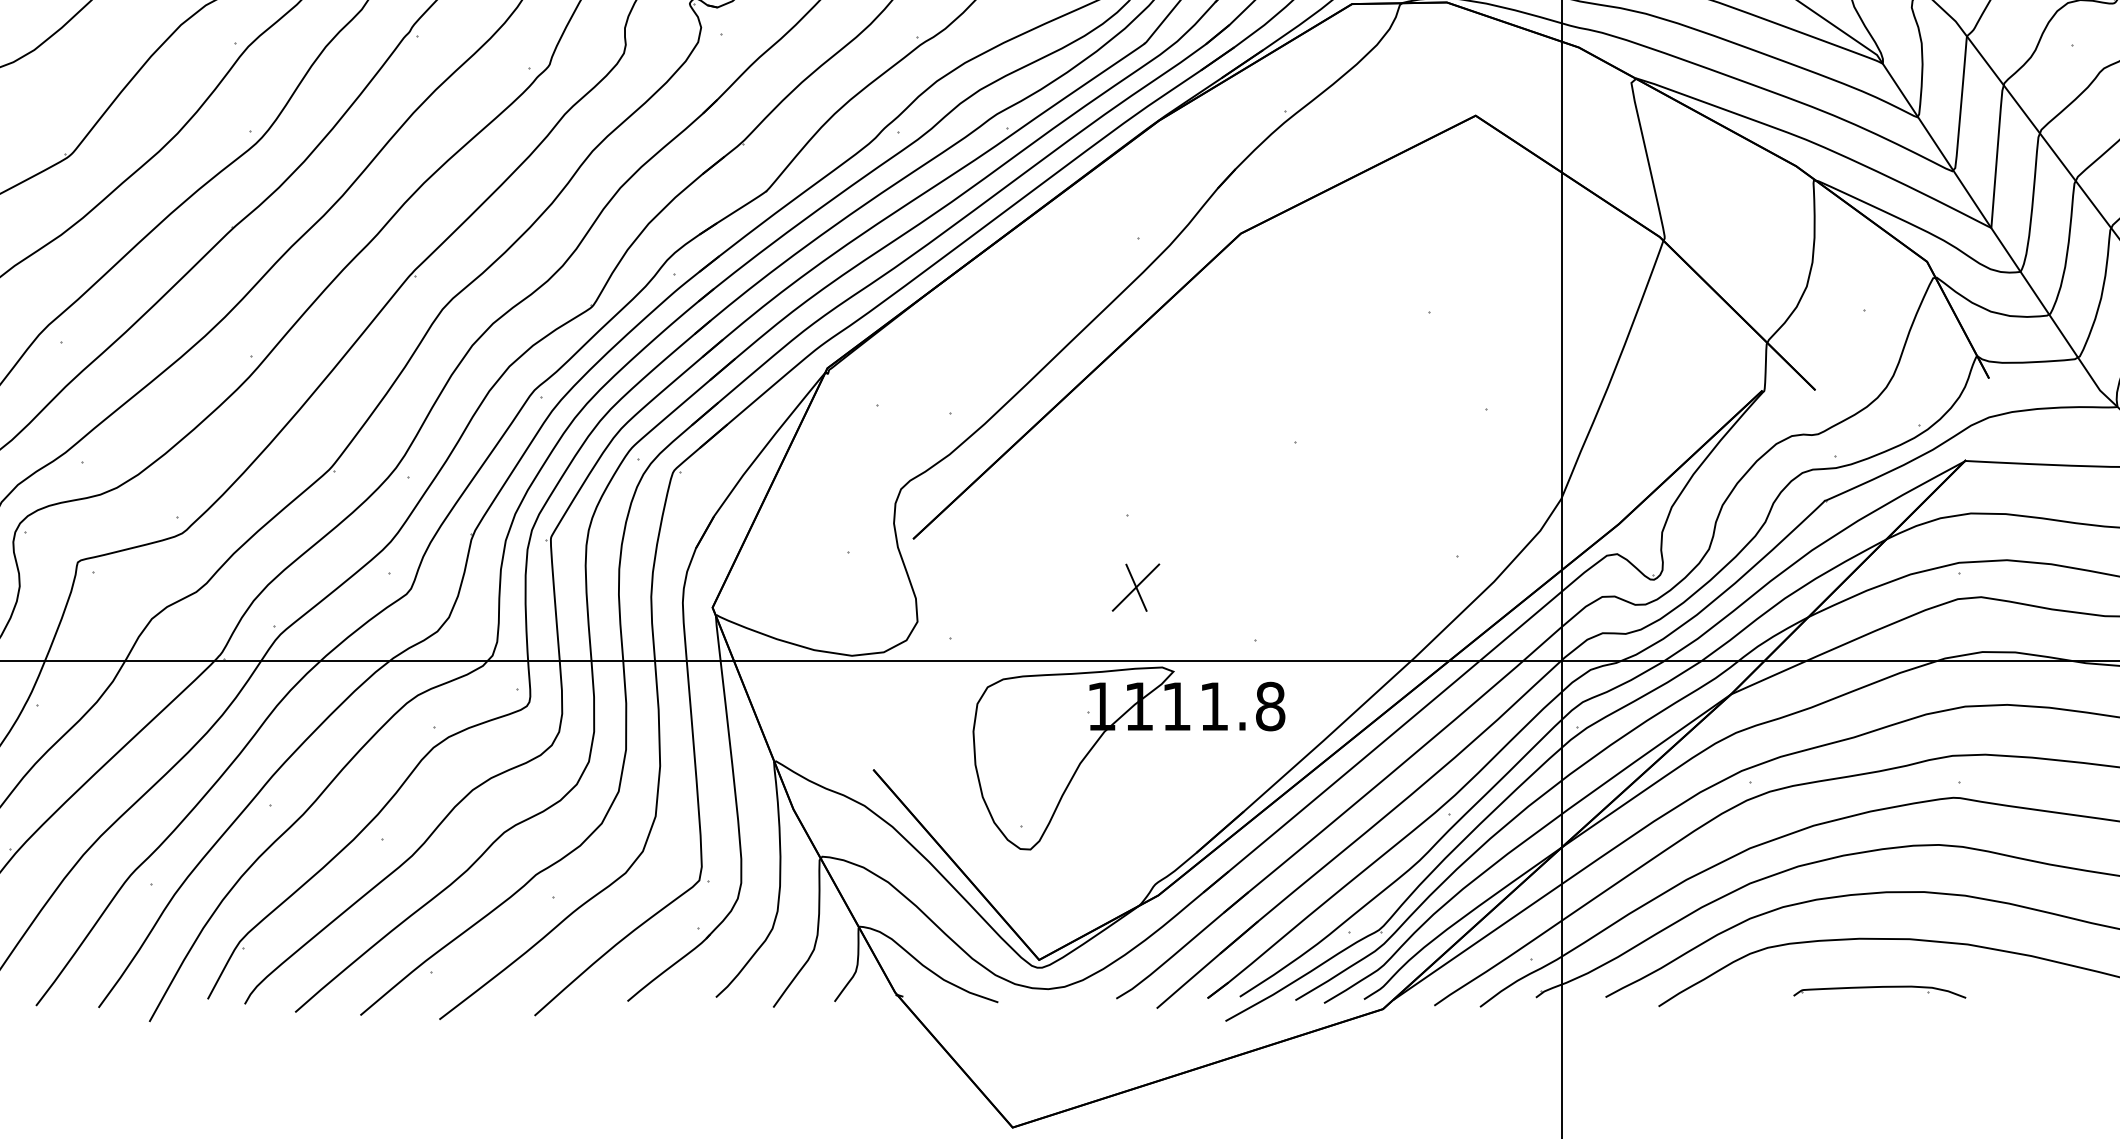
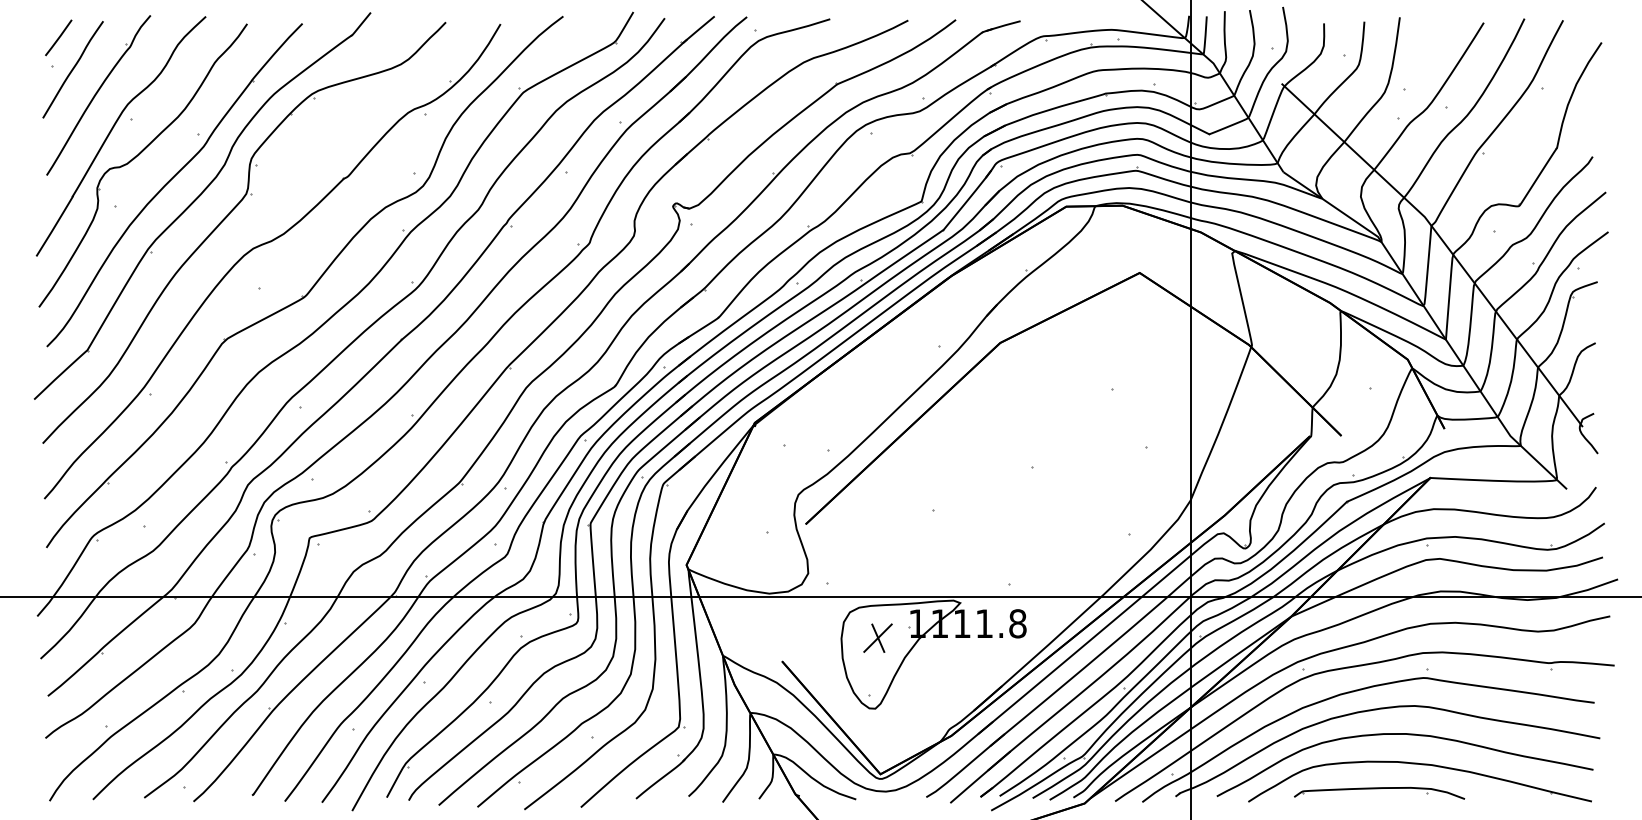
part: (1135, 586) -> (877, 637), moved
part: (1879, 992) -> (1379, 793), size x1.67

